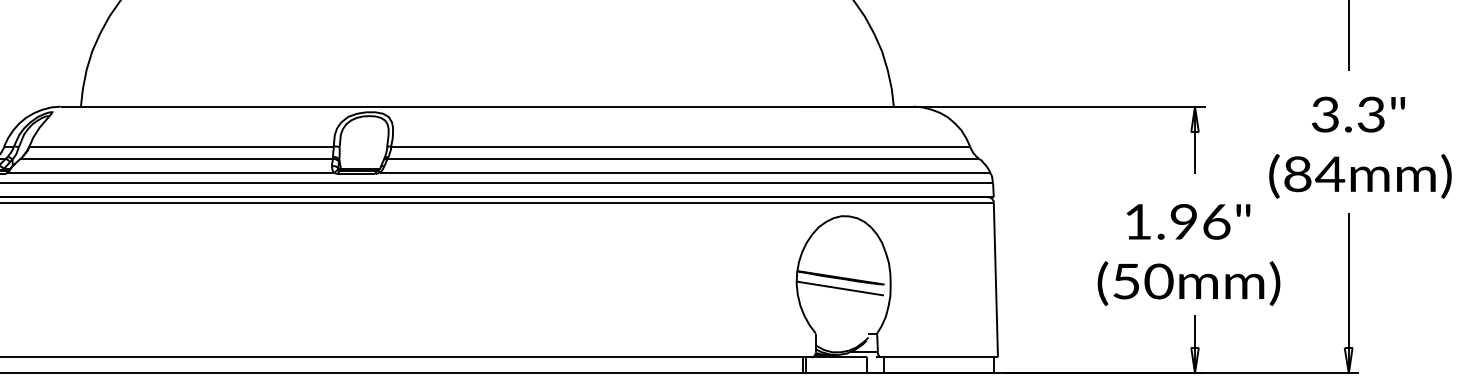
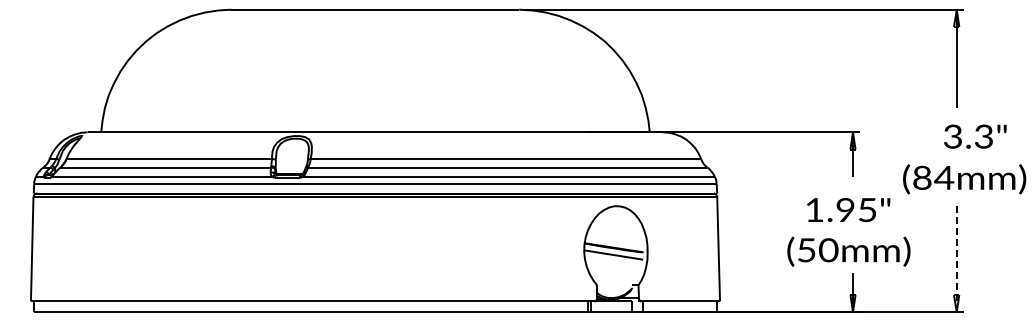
text: (1358, 114) -> (975, 136), moved
text: (1216, 222) -> (867, 210), 1.96" -> 1.95"
line: (1348, 292) -> (956, 257), solid -> dashed

